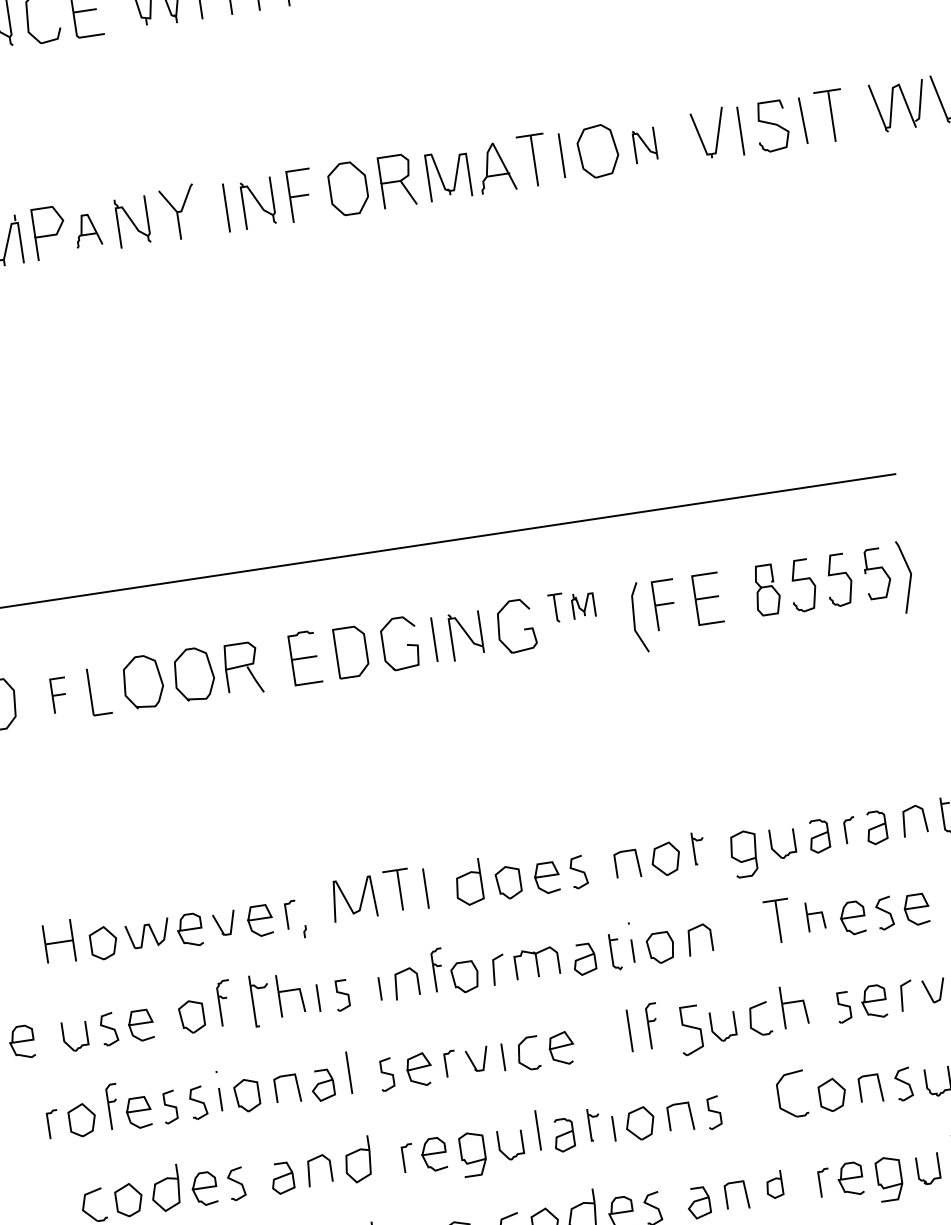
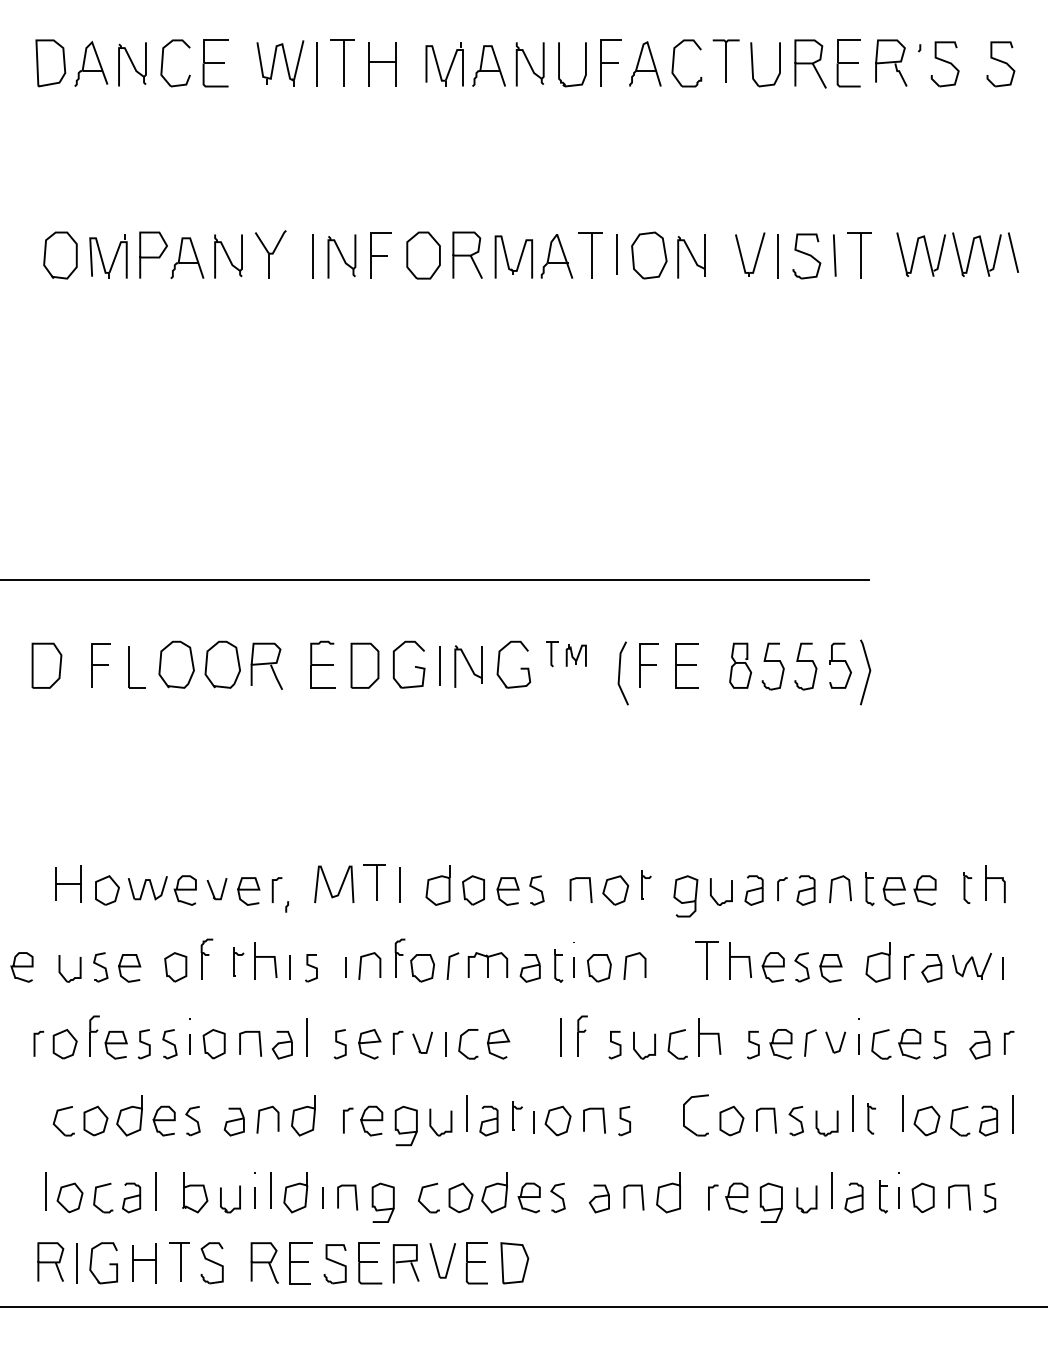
part: (644, 145) -> (691, 256), size x1.43
part: (87, 229) -> (187, 257), size x1.43
part: (58, 695) -> (100, 665), size x1.43
part: (815, 915) -> (740, 960), size x1.43
part: (260, 1000) -> (238, 961), size x0.62
part: (690, 1029) -> (614, 1044), size x0.62
part: (774, 1184) -> (668, 1192), size x1.67

